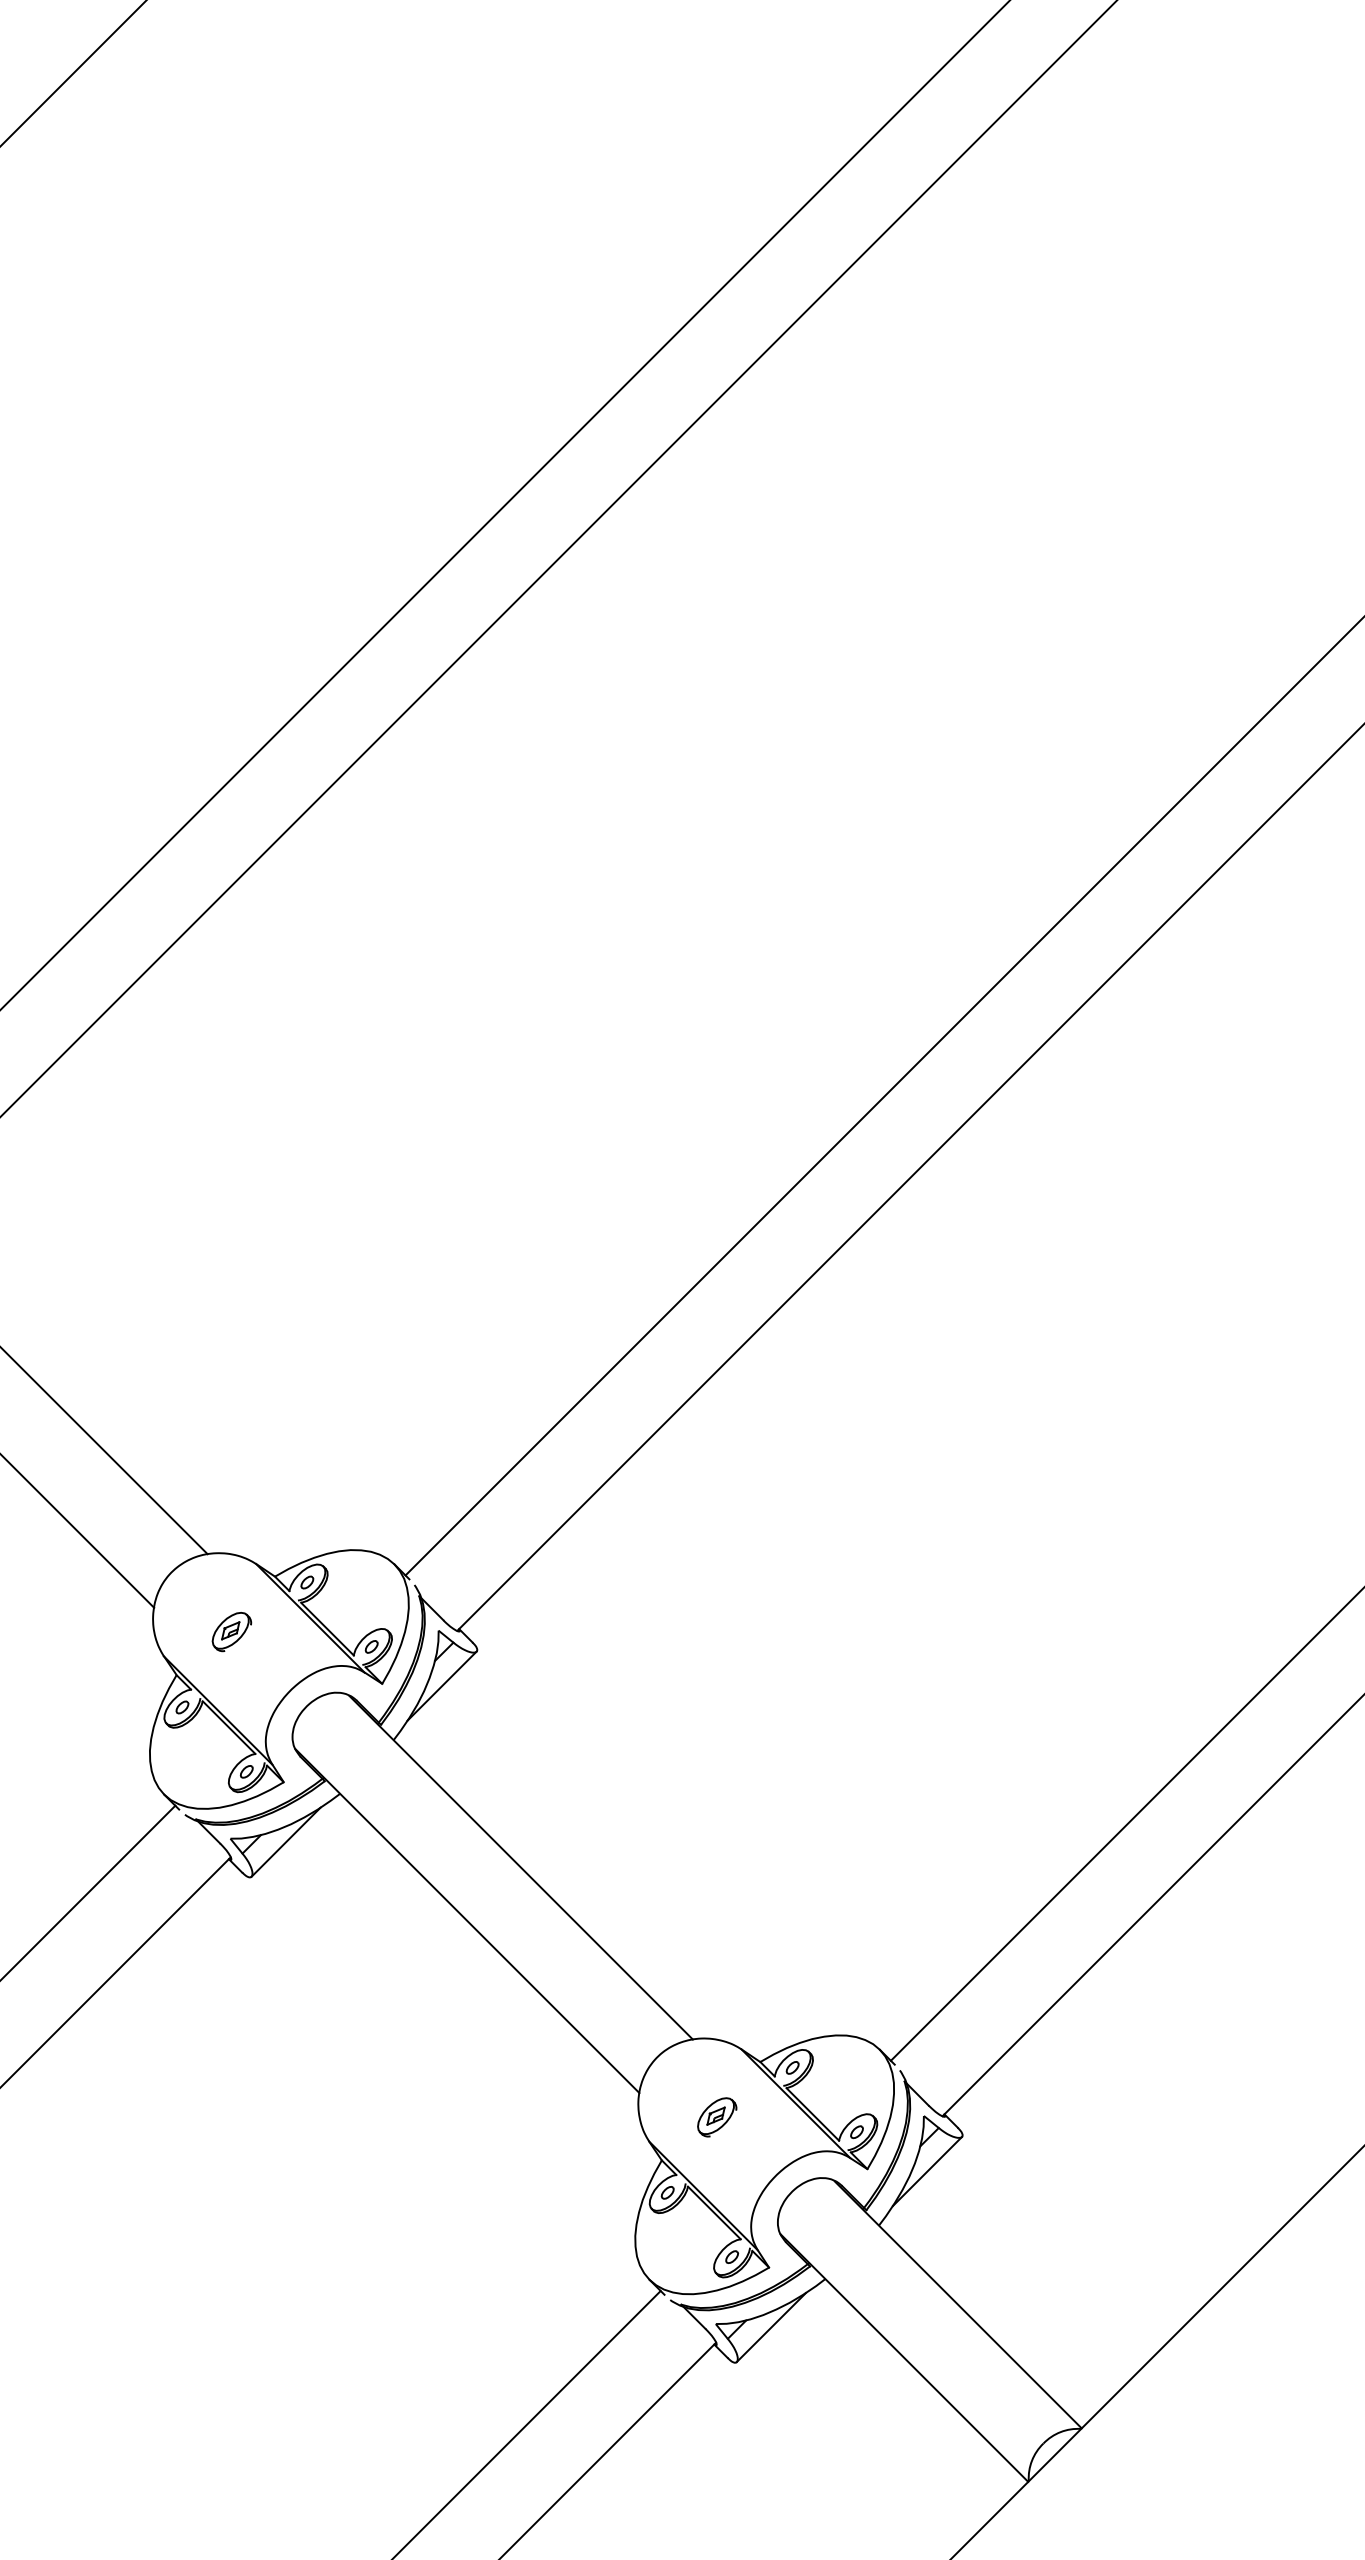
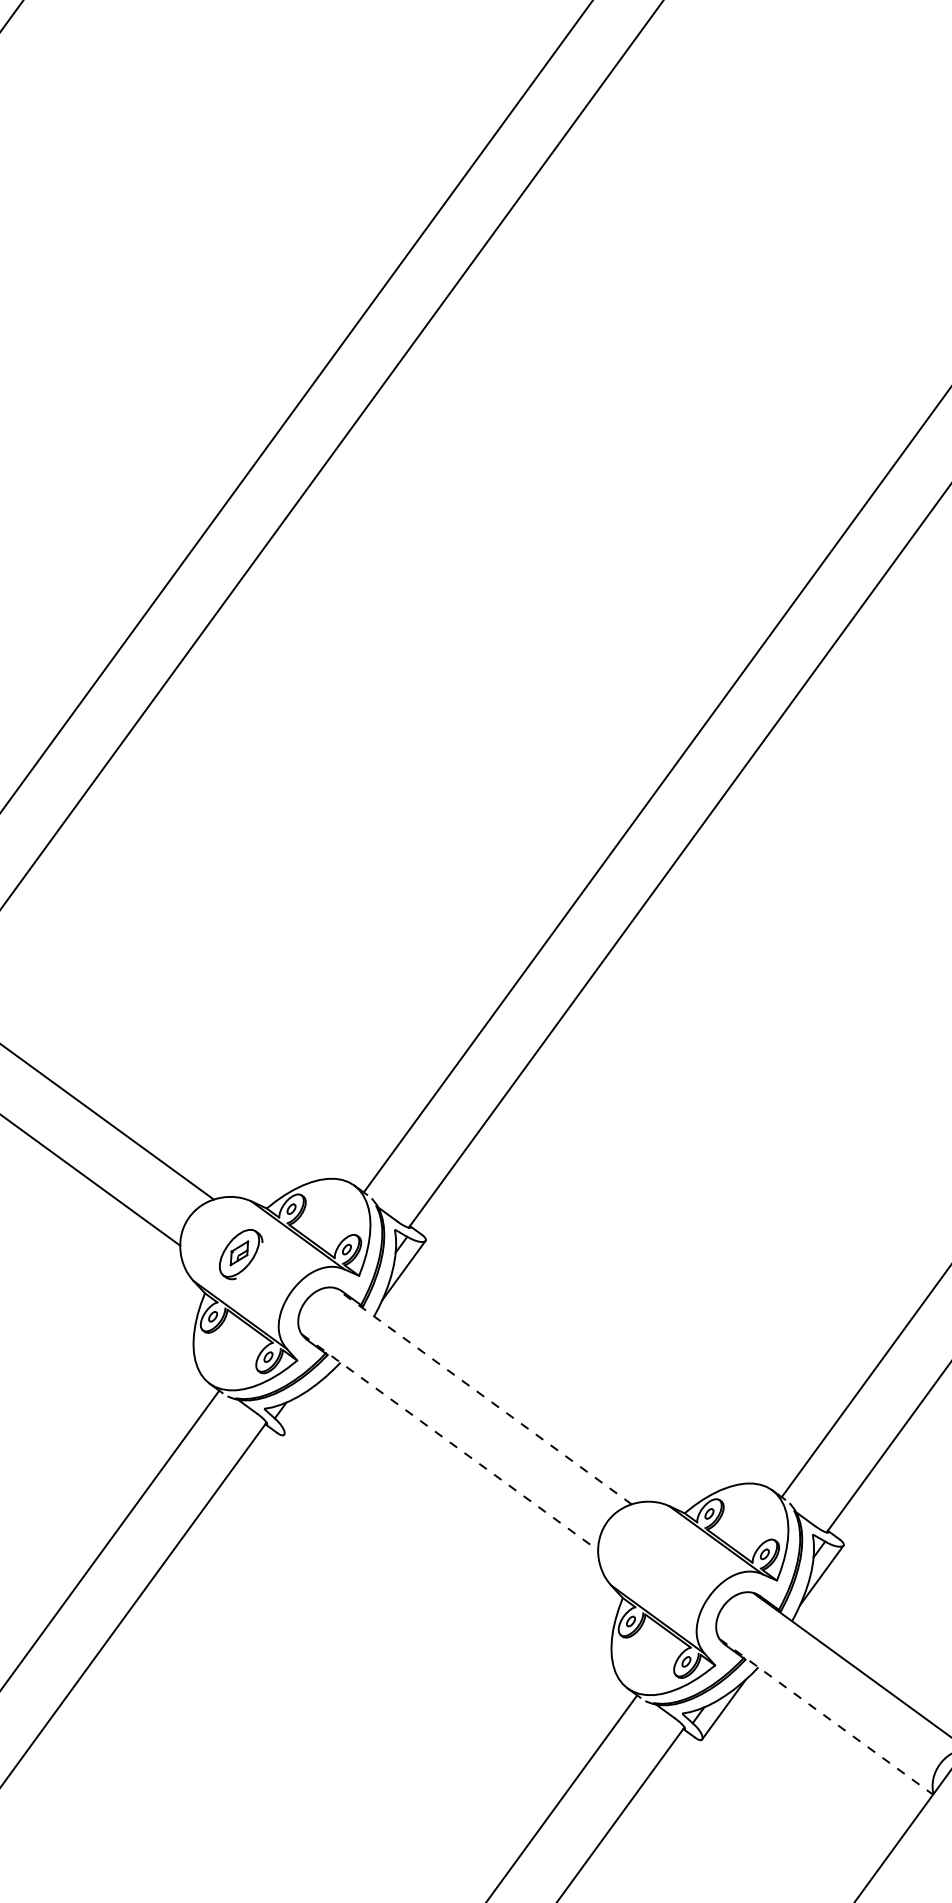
part: (231, 1632) -> (240, 1255), size x1.6
line: (285, 1841) -> (305, 1404), removed
line: (521, 1867) -> (484, 1396), solid -> dashed
line: (467, 1921) -> (450, 1442), solid -> dashed
part: (717, 2117) -> (659, 1559), removed
line: (904, 2358) -> (826, 1717), solid -> dashed

